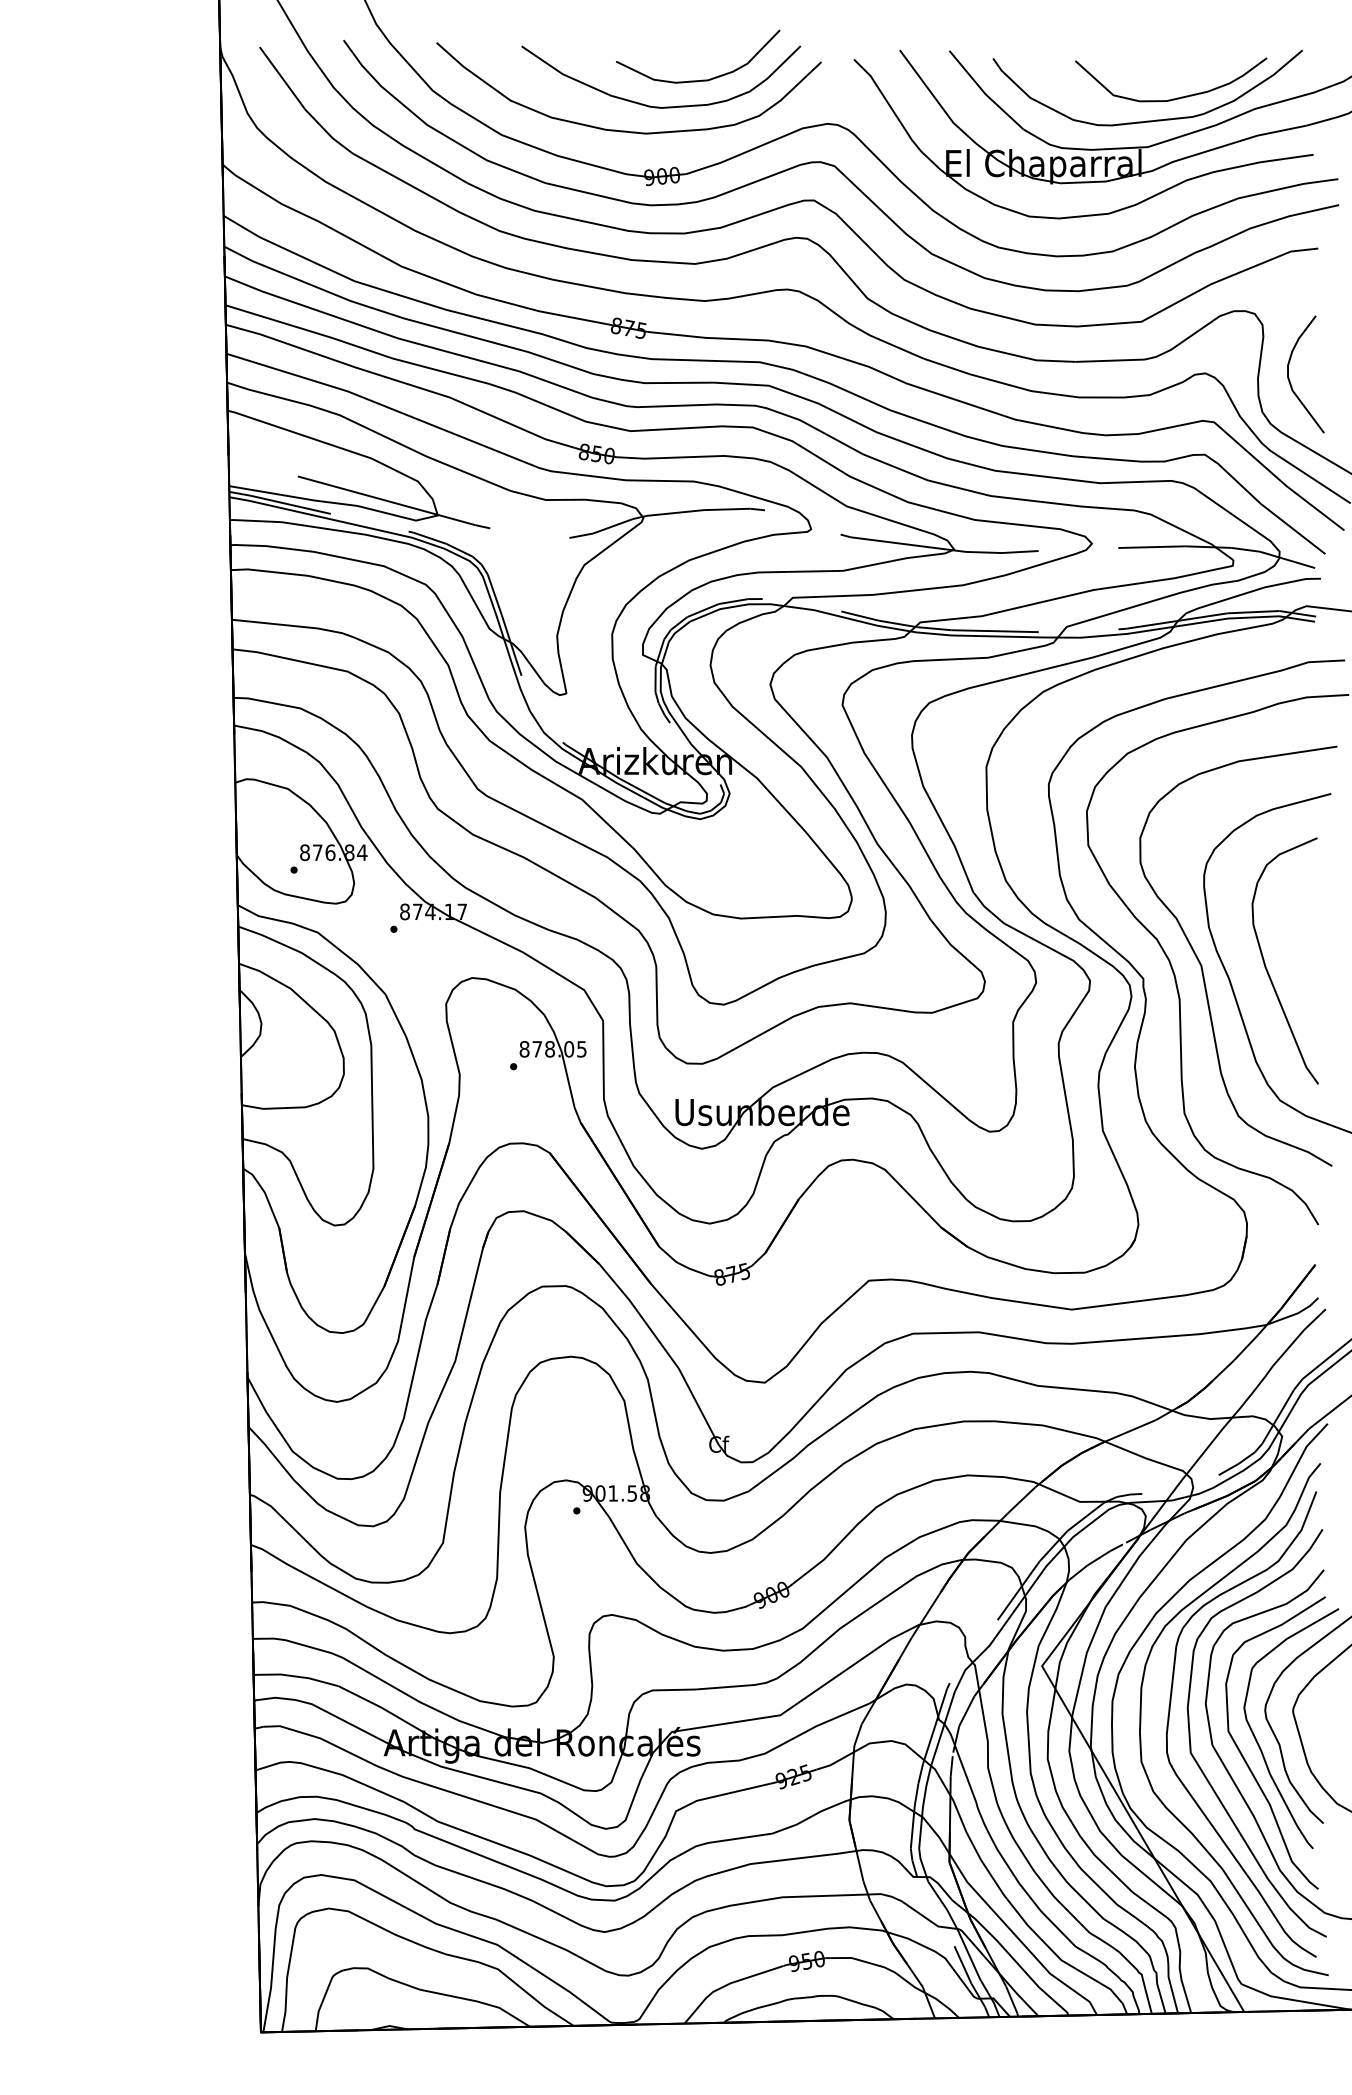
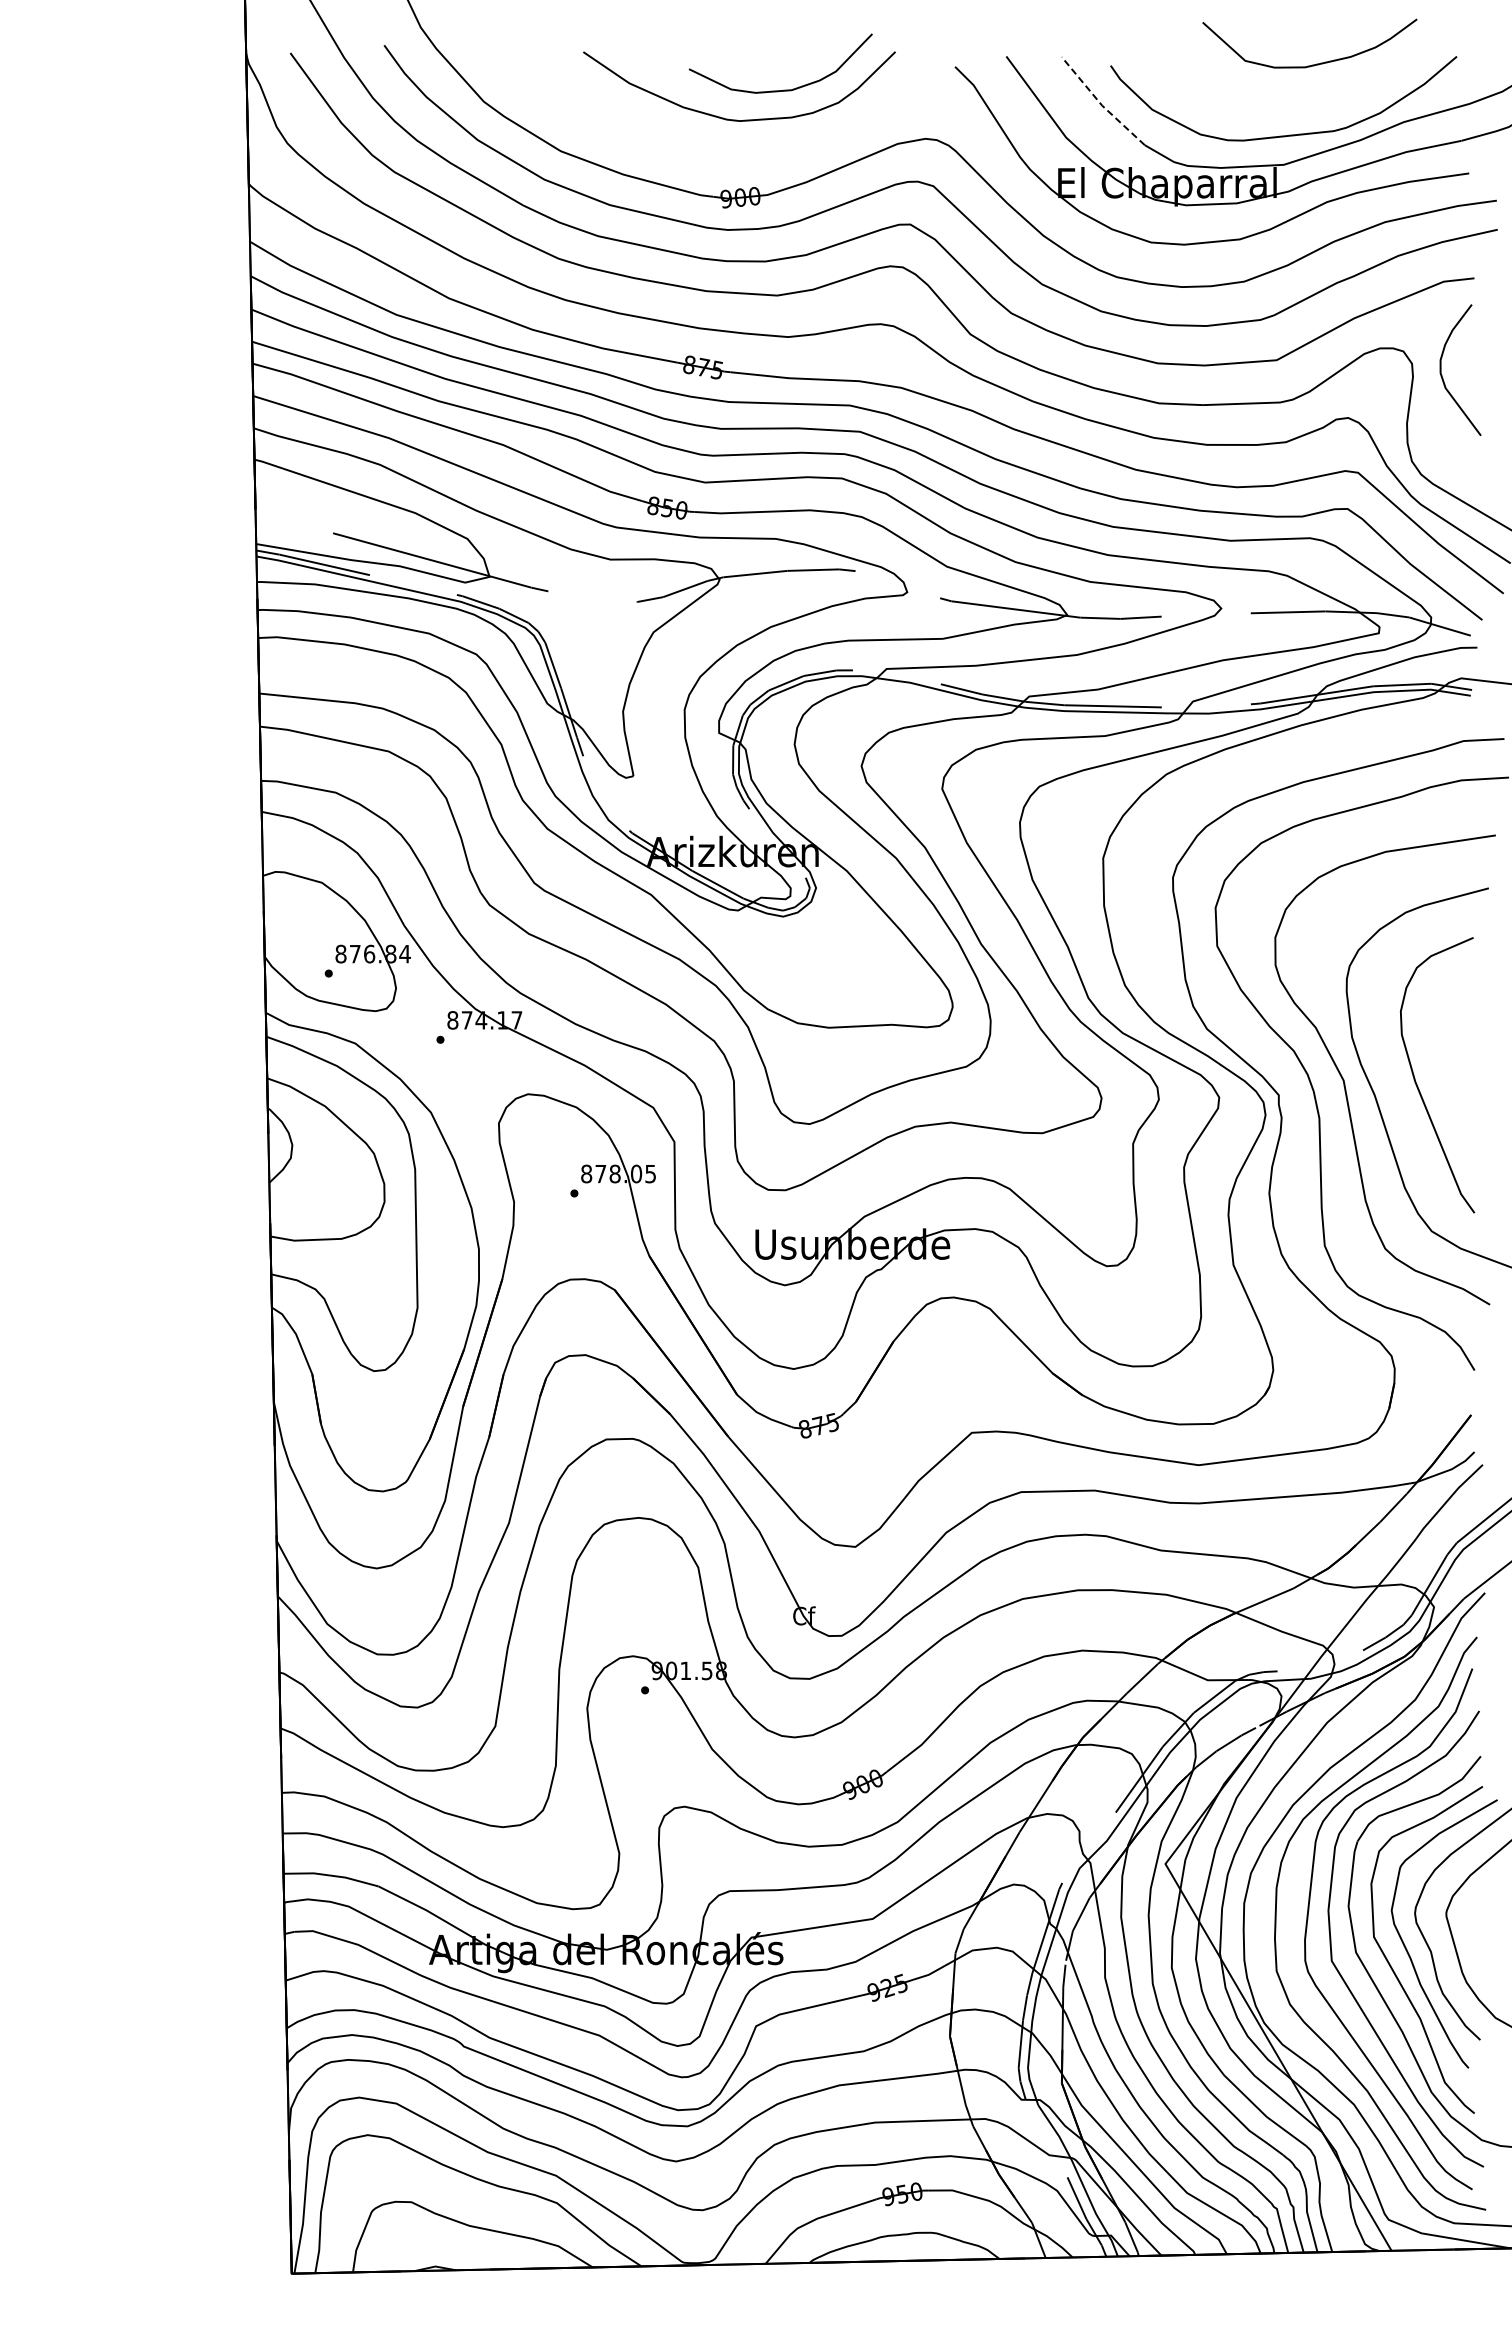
line: (984, 93) -> (1101, 104), solid -> dashed
curve: (1177, 97) -> (1316, 63), moved
curve: (627, 130) -> (701, 146), removed
curve: (1289, 379) -> (1442, 375), moved

